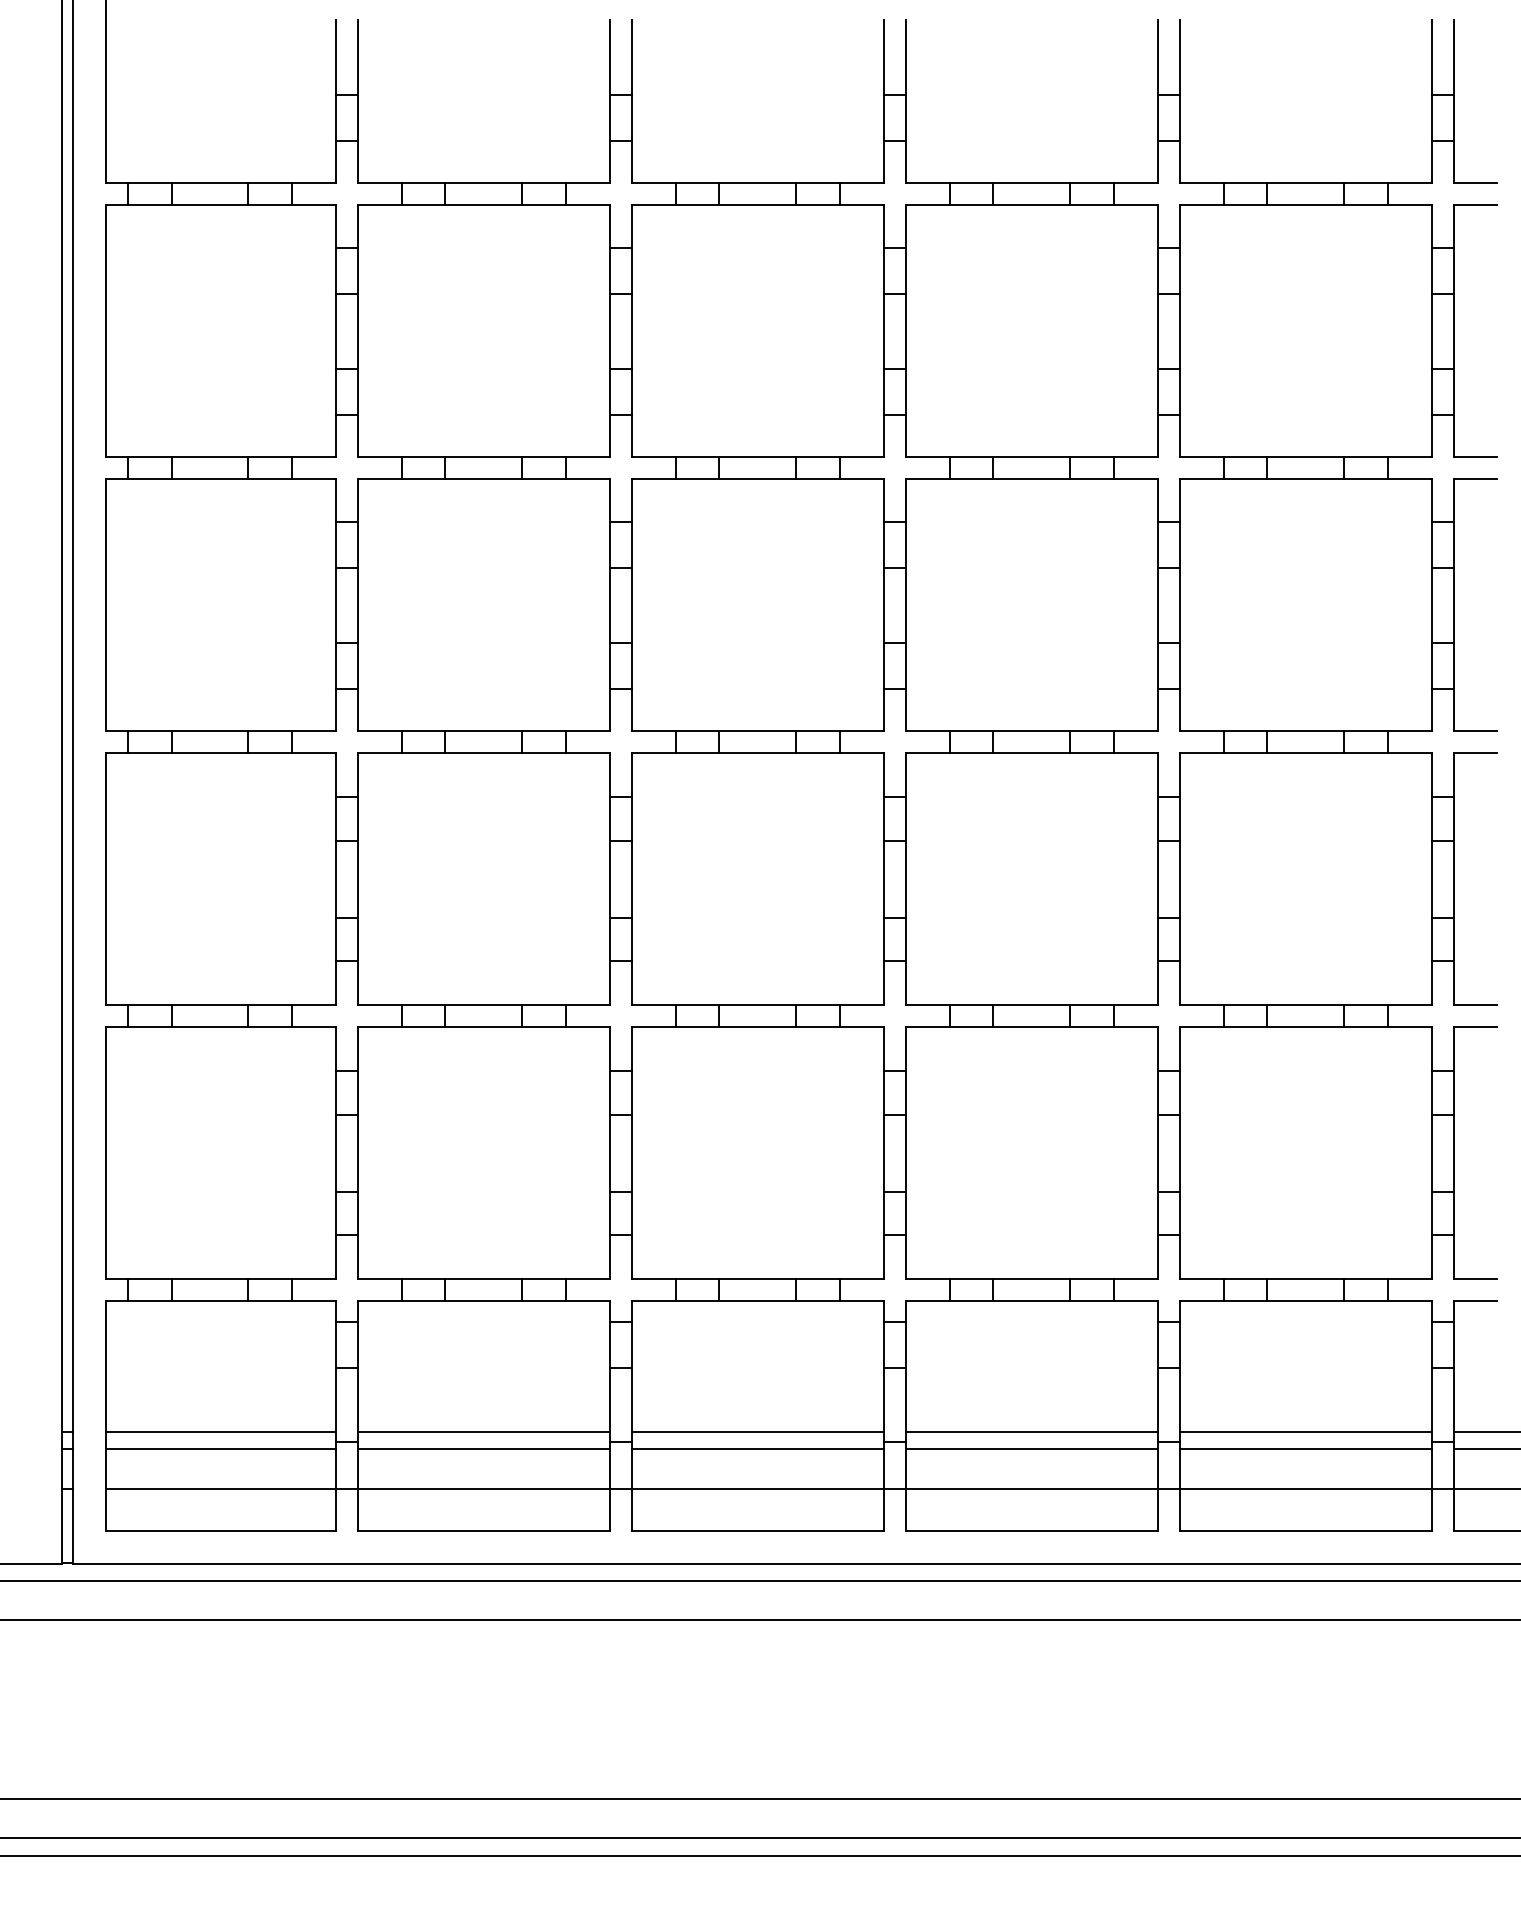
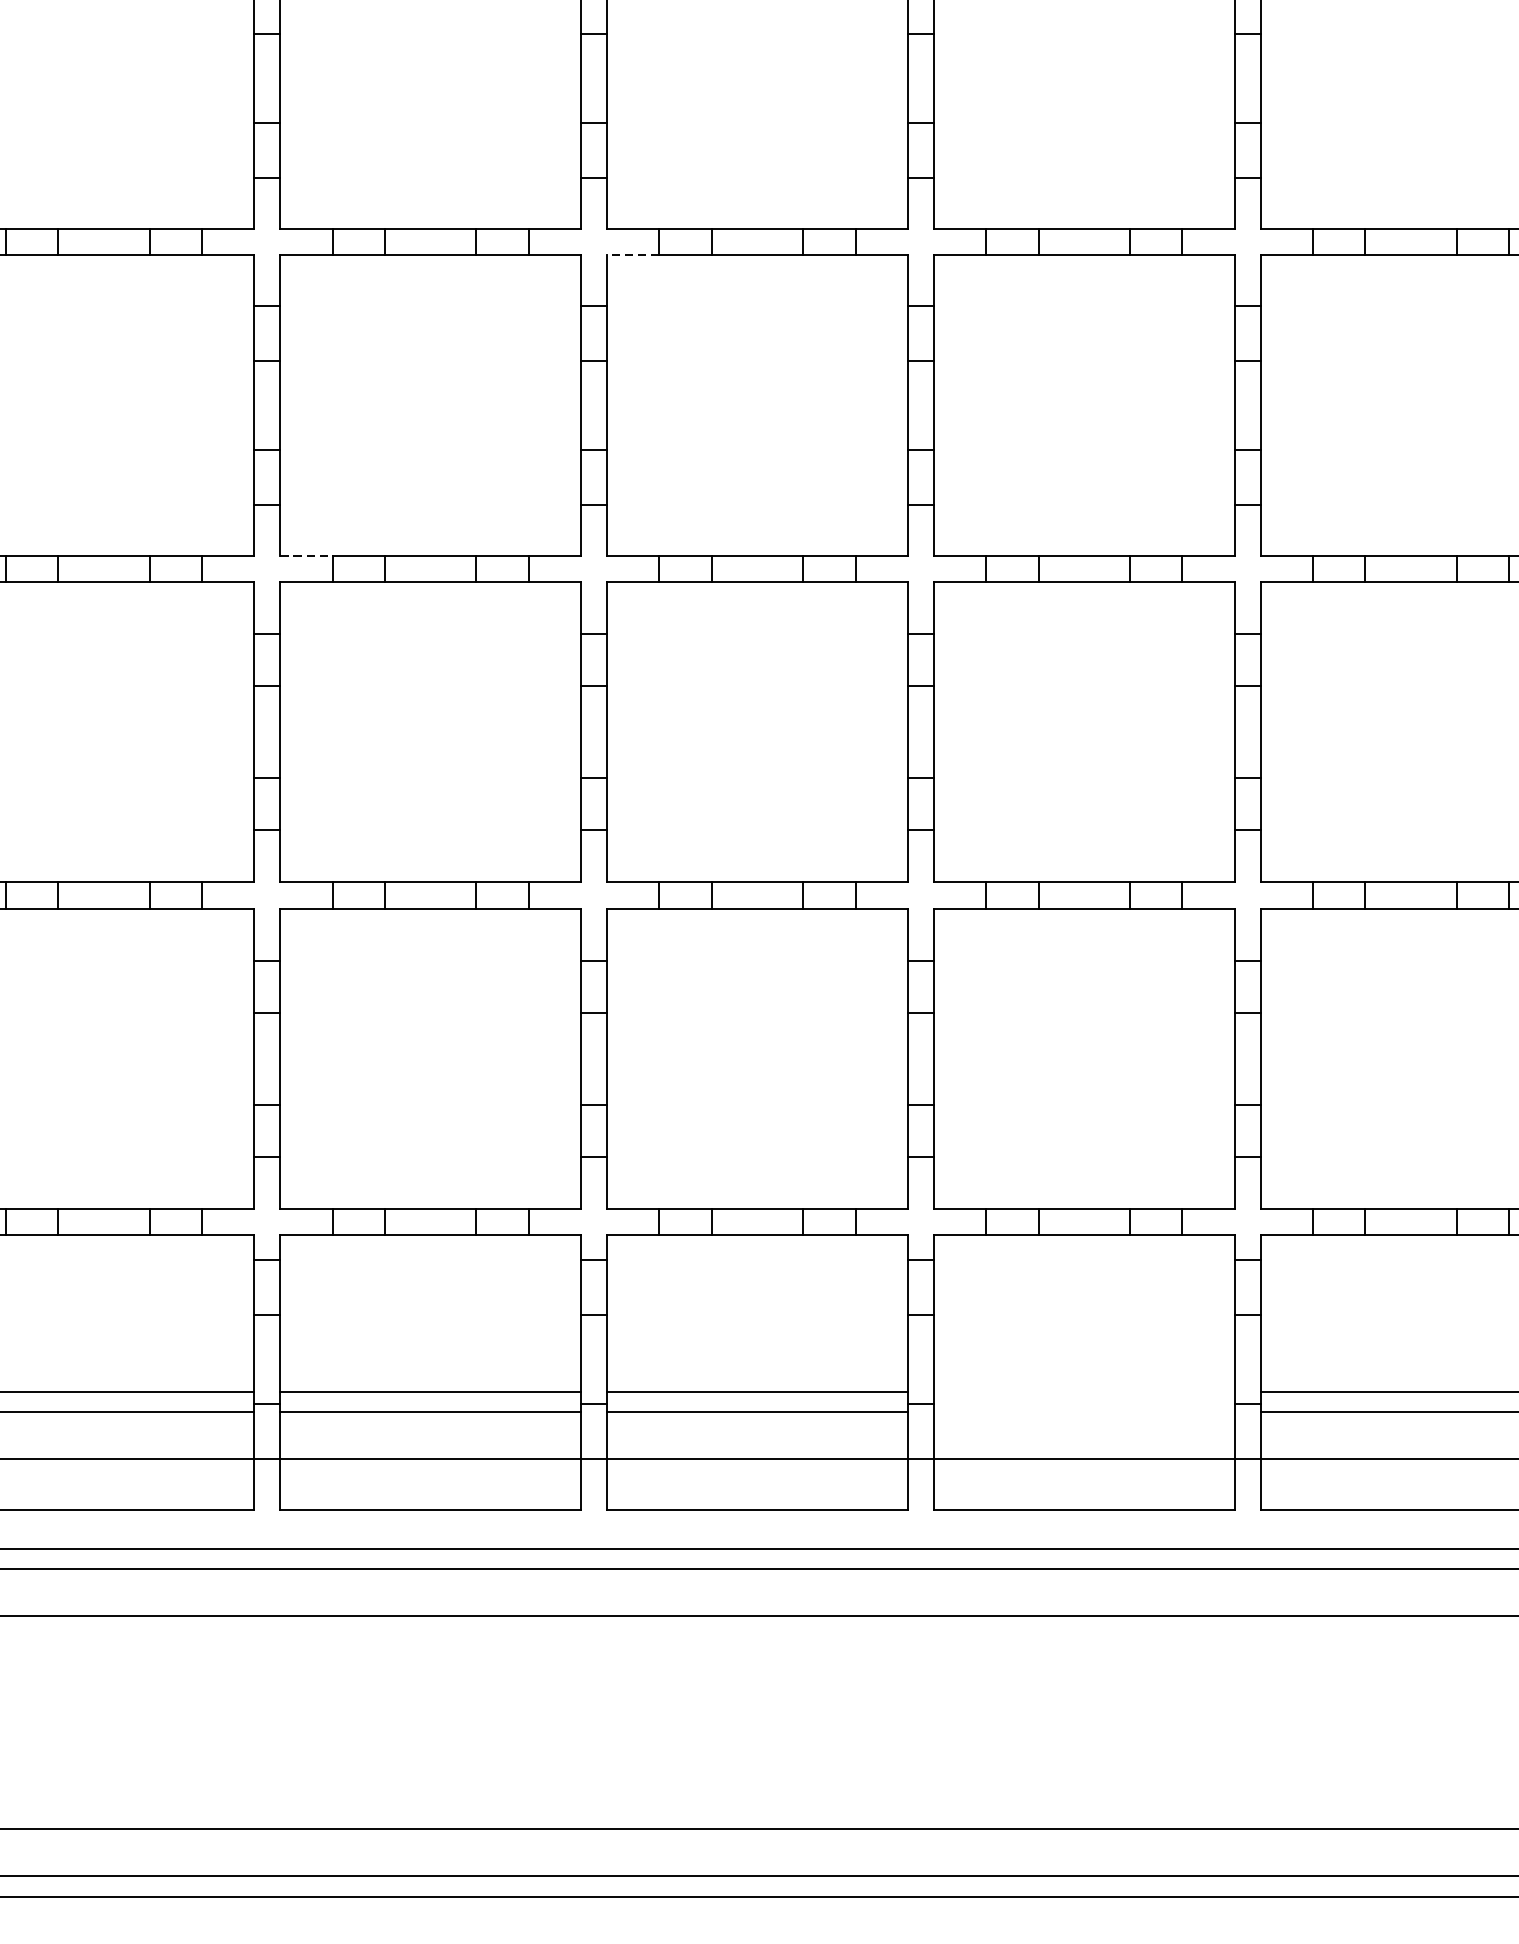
line: (653, 479) -> (633, 255), solid -> dashed
line: (379, 731) -> (306, 555), solid -> dashed
line: (1031, 1431) -> (1084, 1390), removed
line: (1031, 1449) -> (1084, 1412), removed

